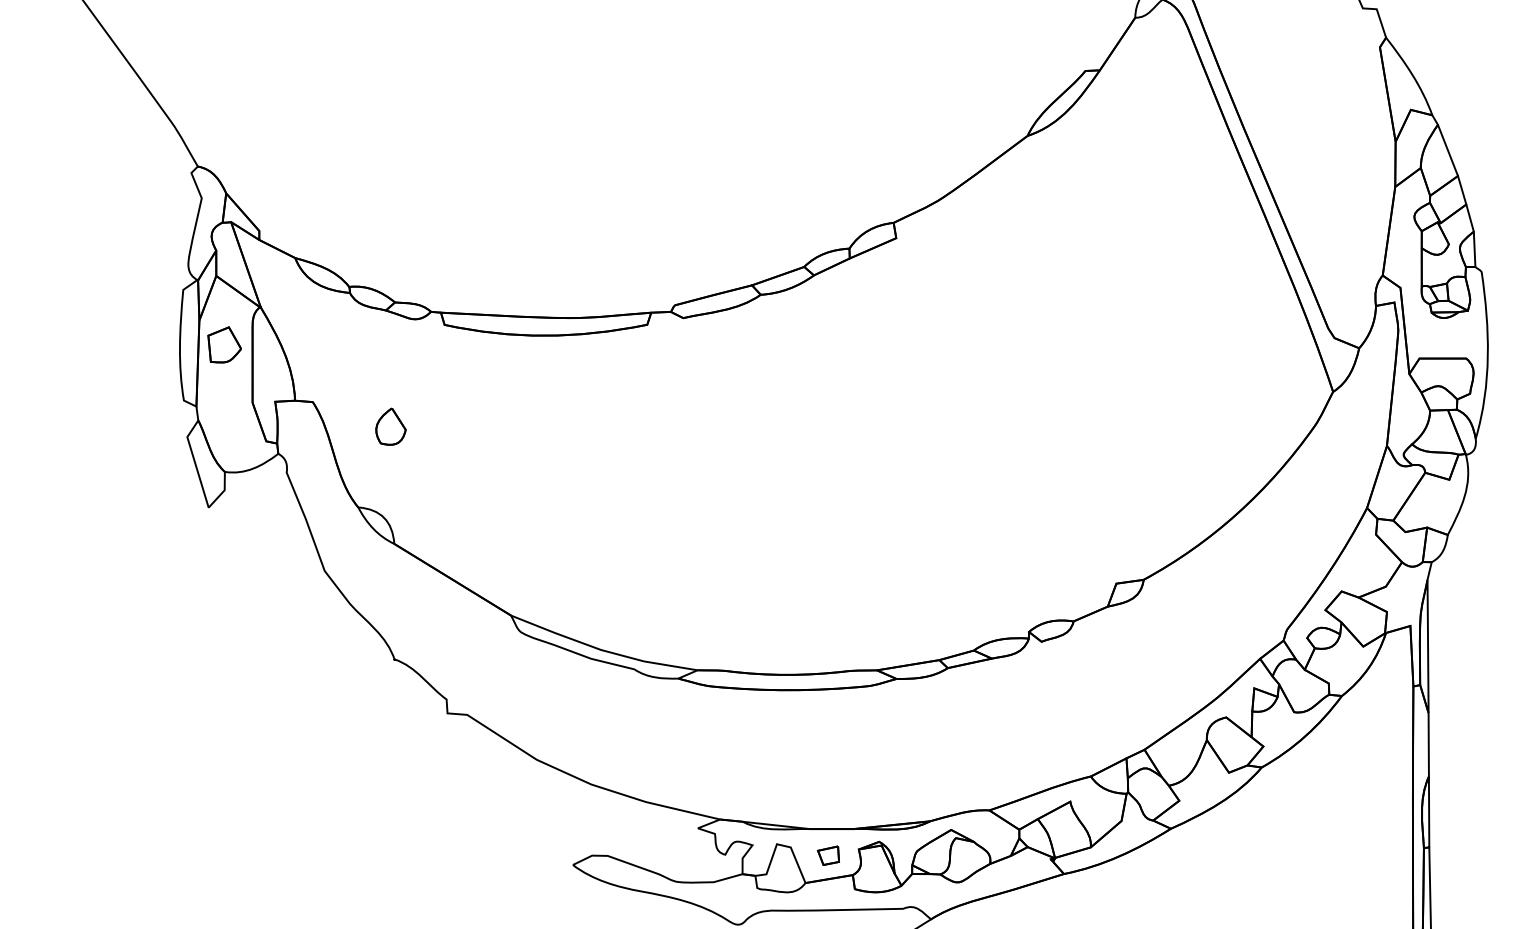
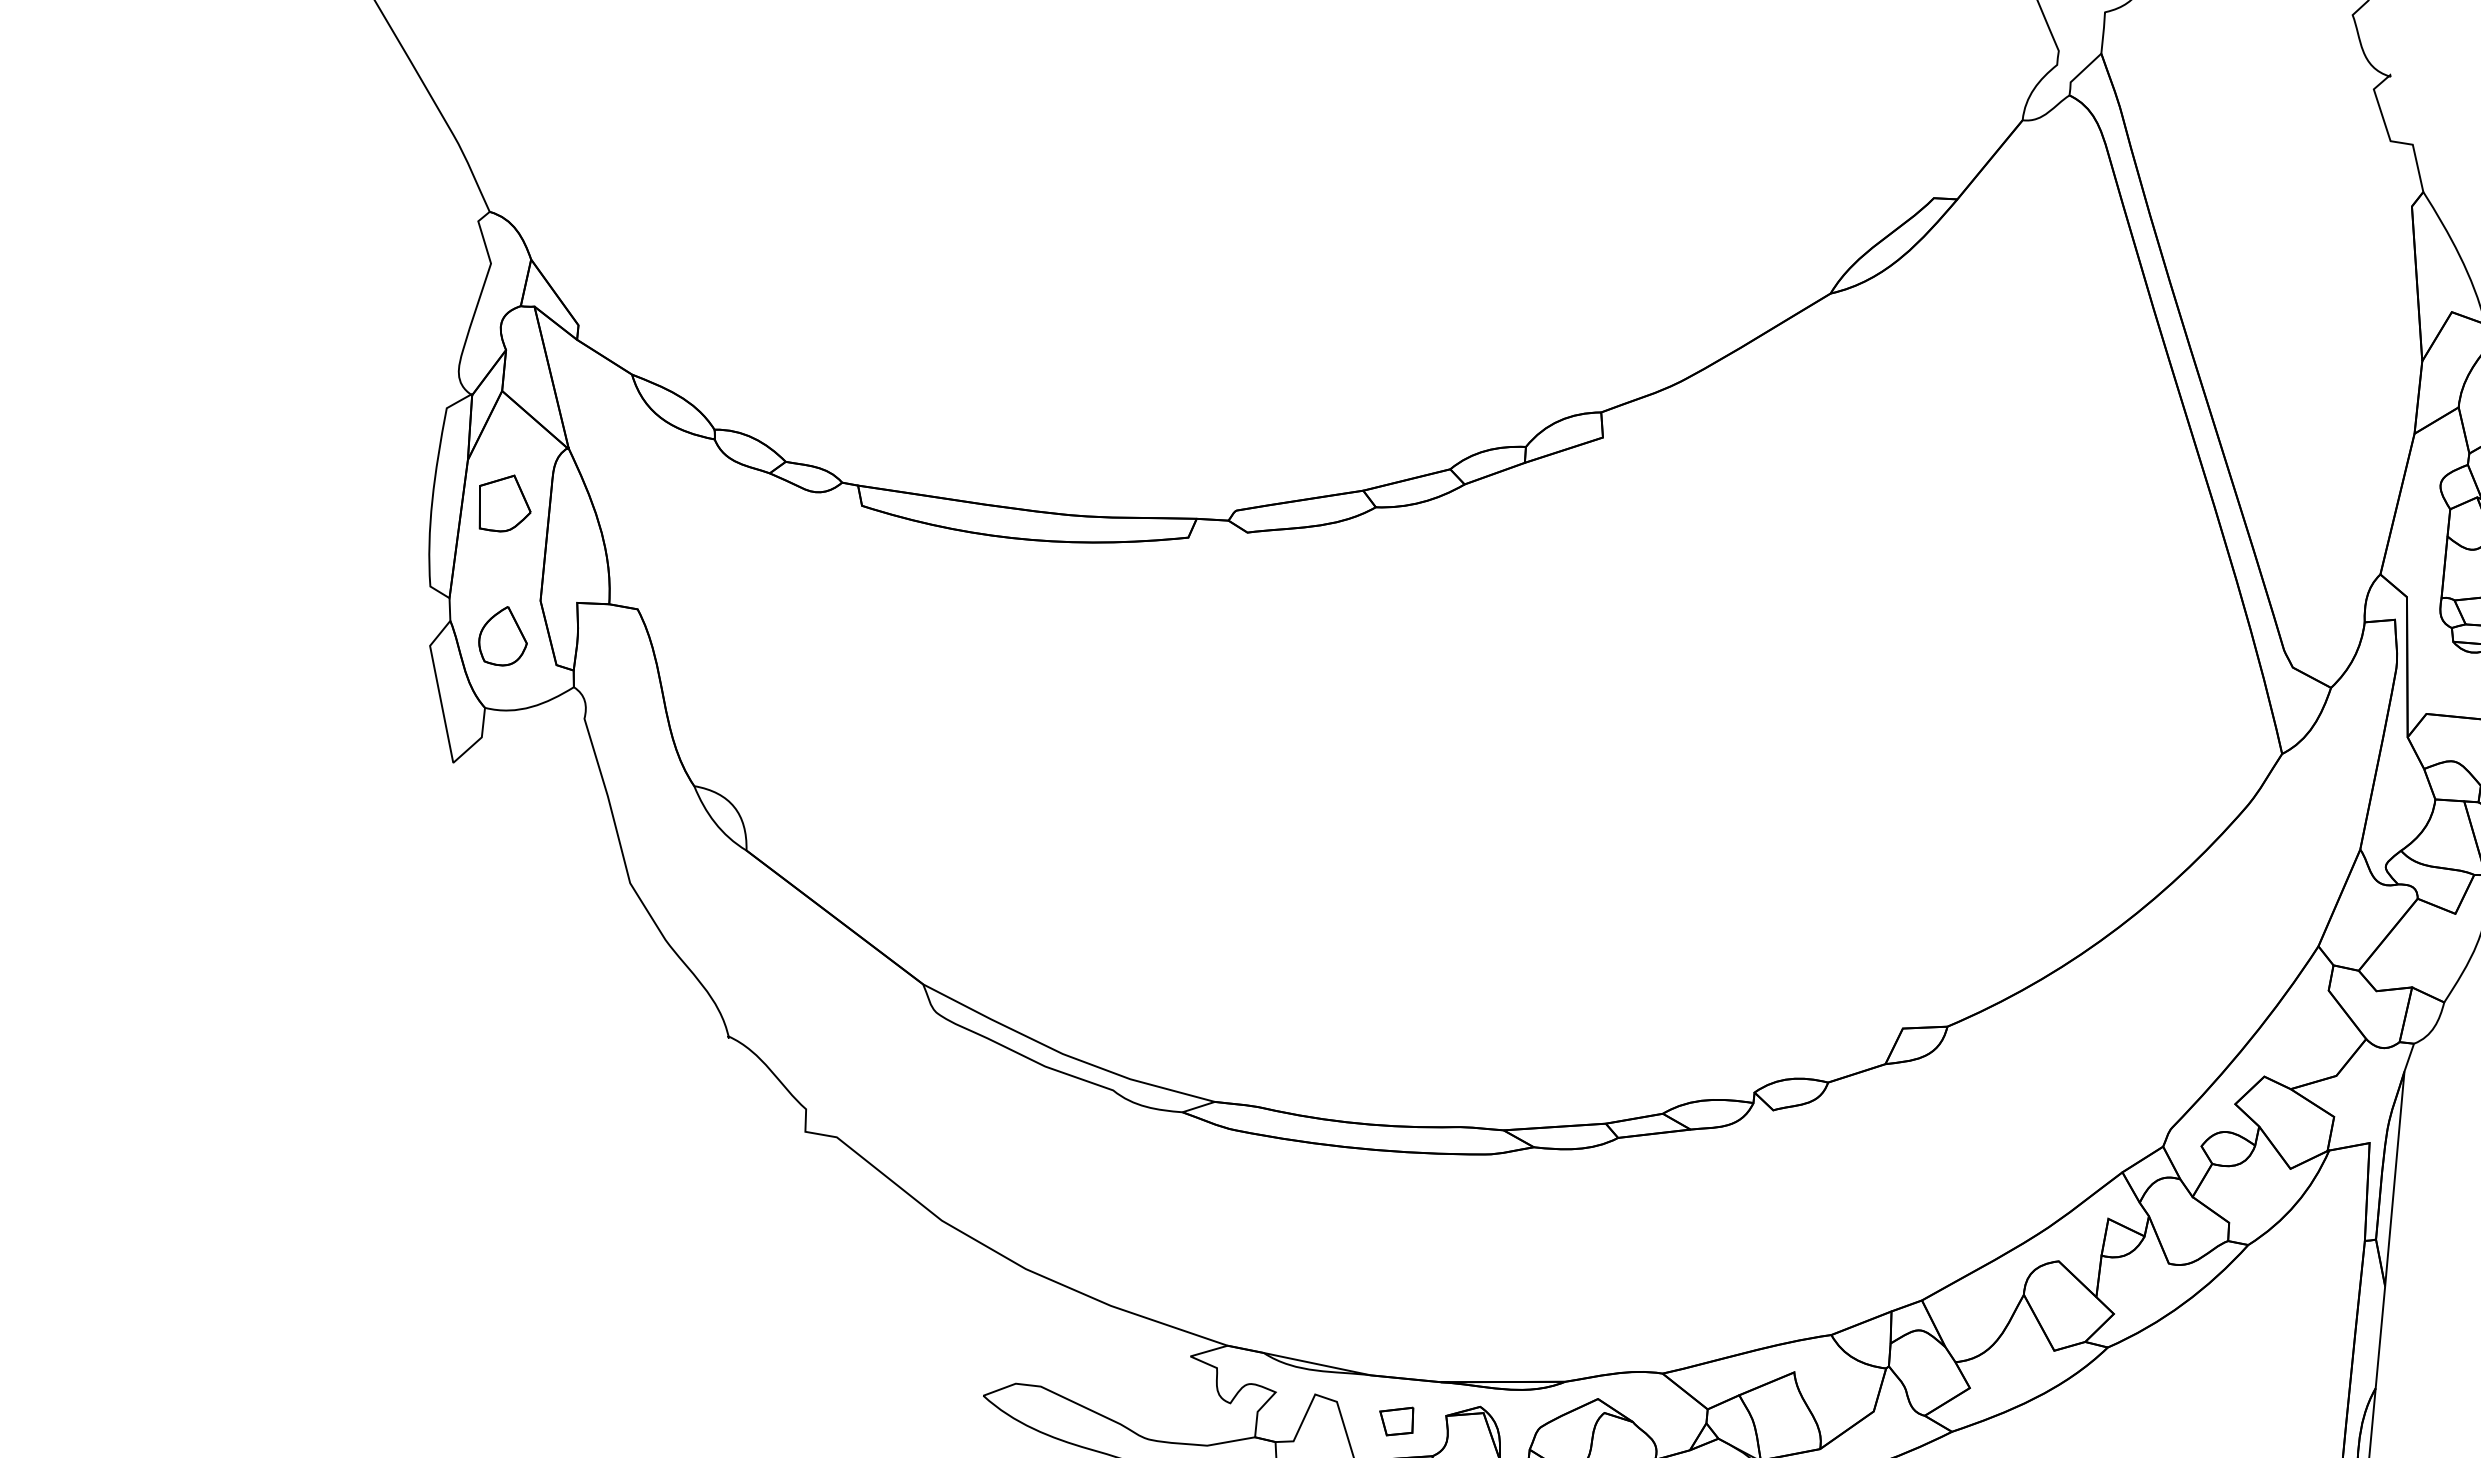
part: (390, 426) -> (502, 635), moved

